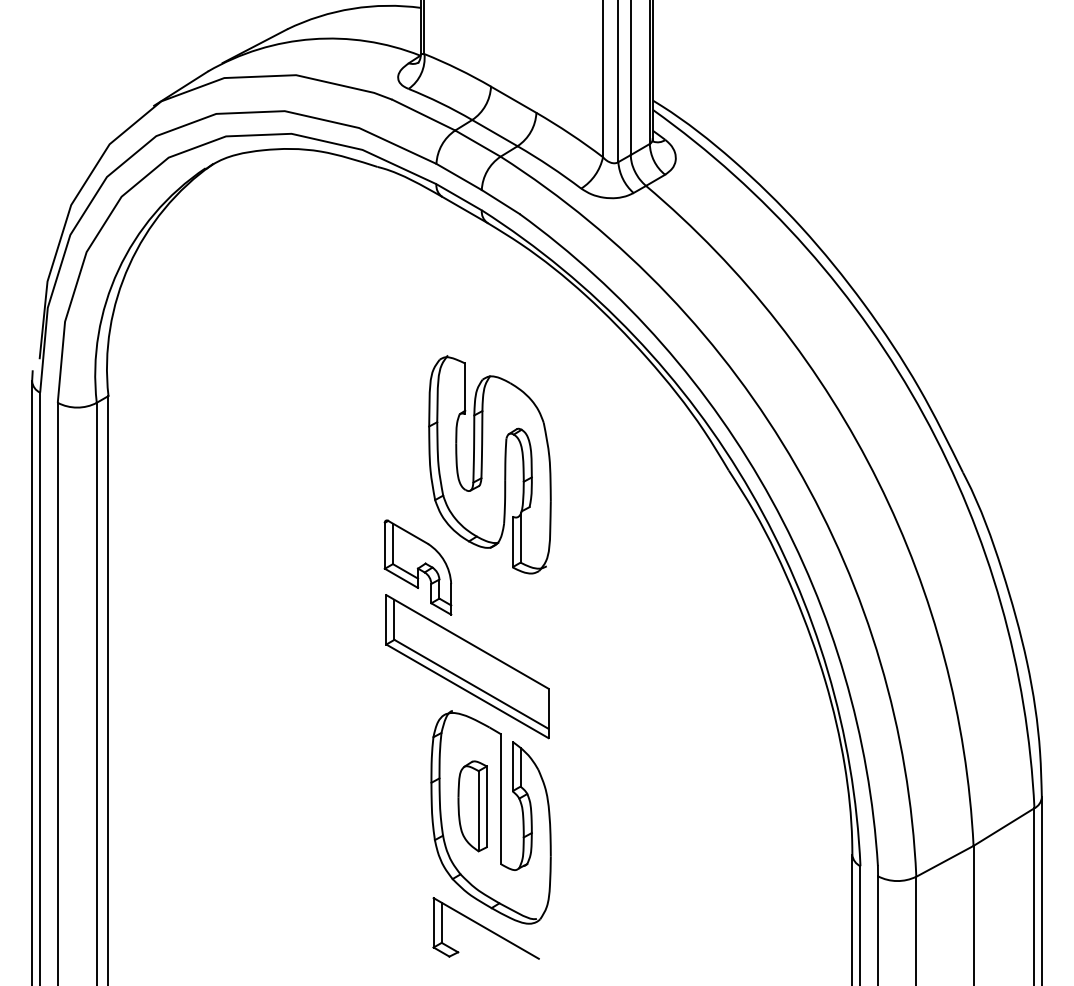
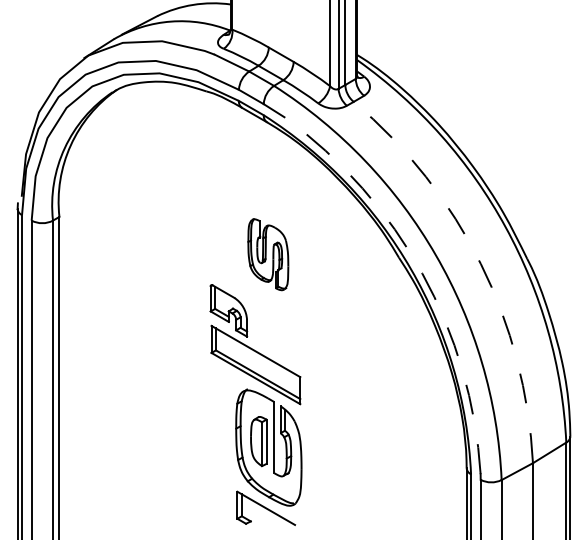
part: (490, 464) -> (268, 254), size x0.6
arc: (877, 481) -> (480, 263), solid -> dashed
arc: (771, 499) -> (422, 273), solid -> dashed

